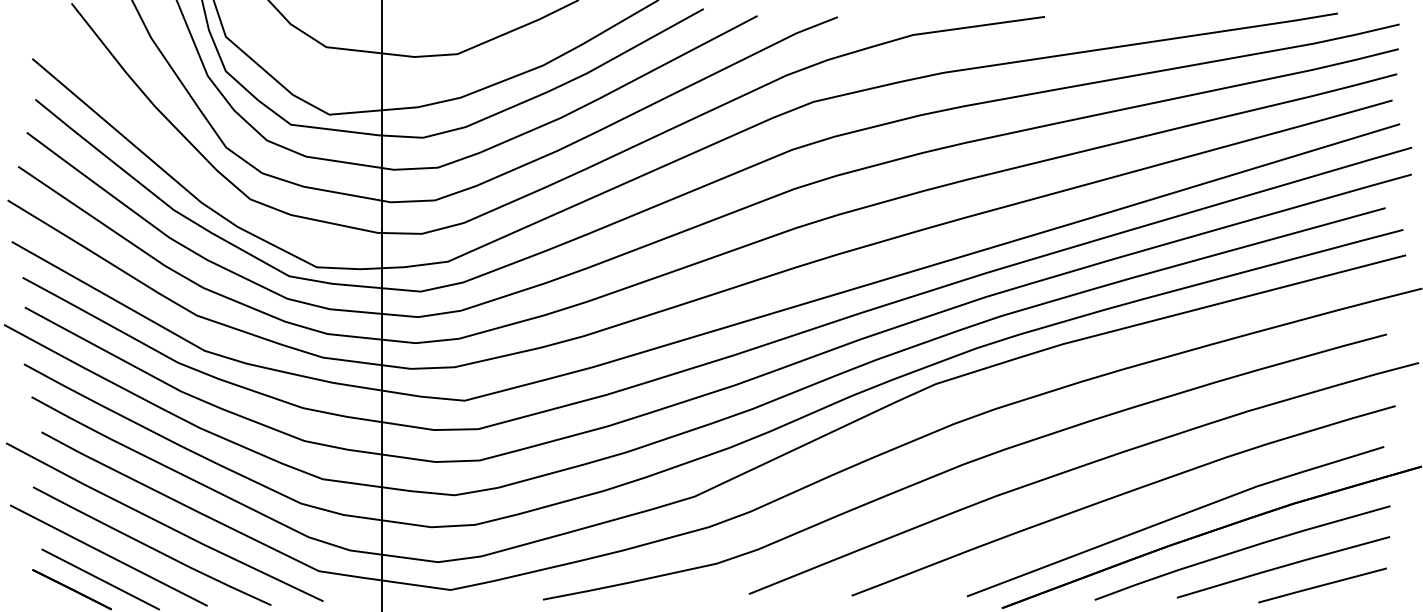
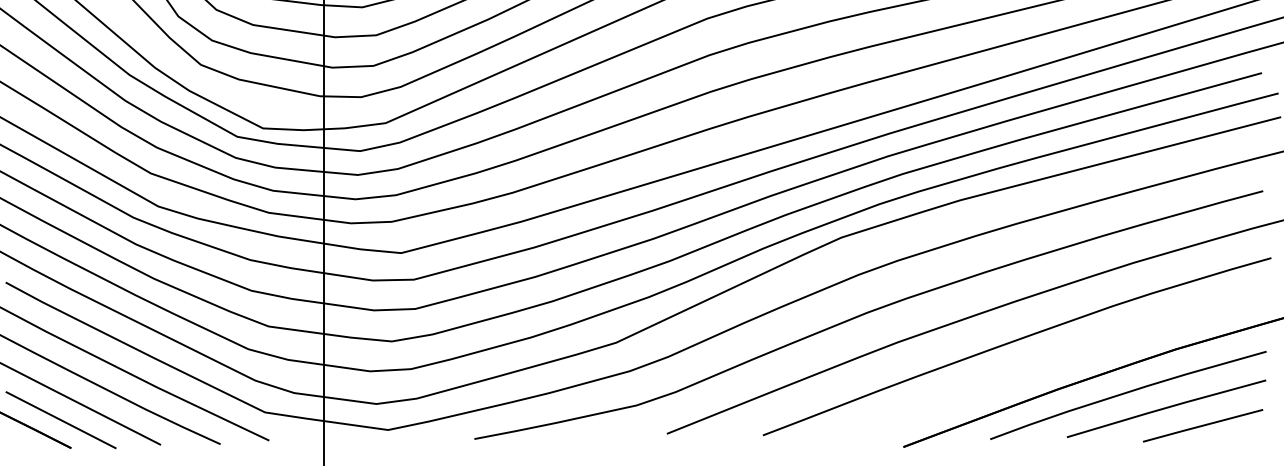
curve: (1173, 519) -> (1063, 364), removed

